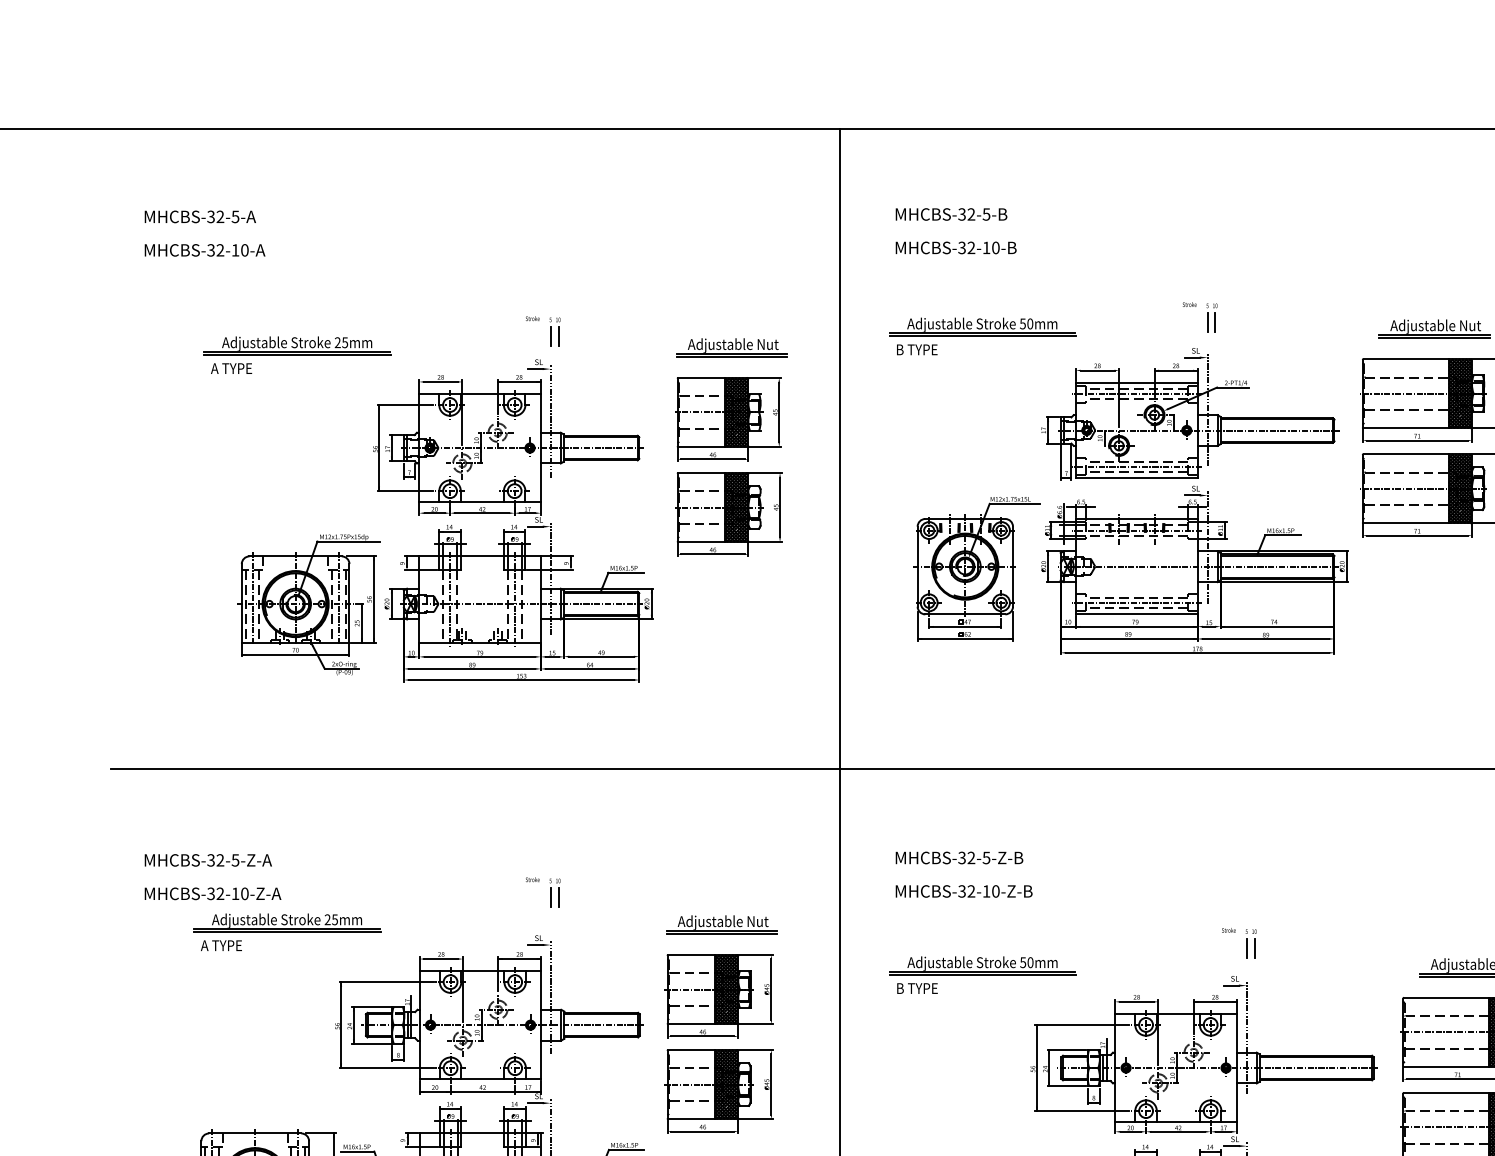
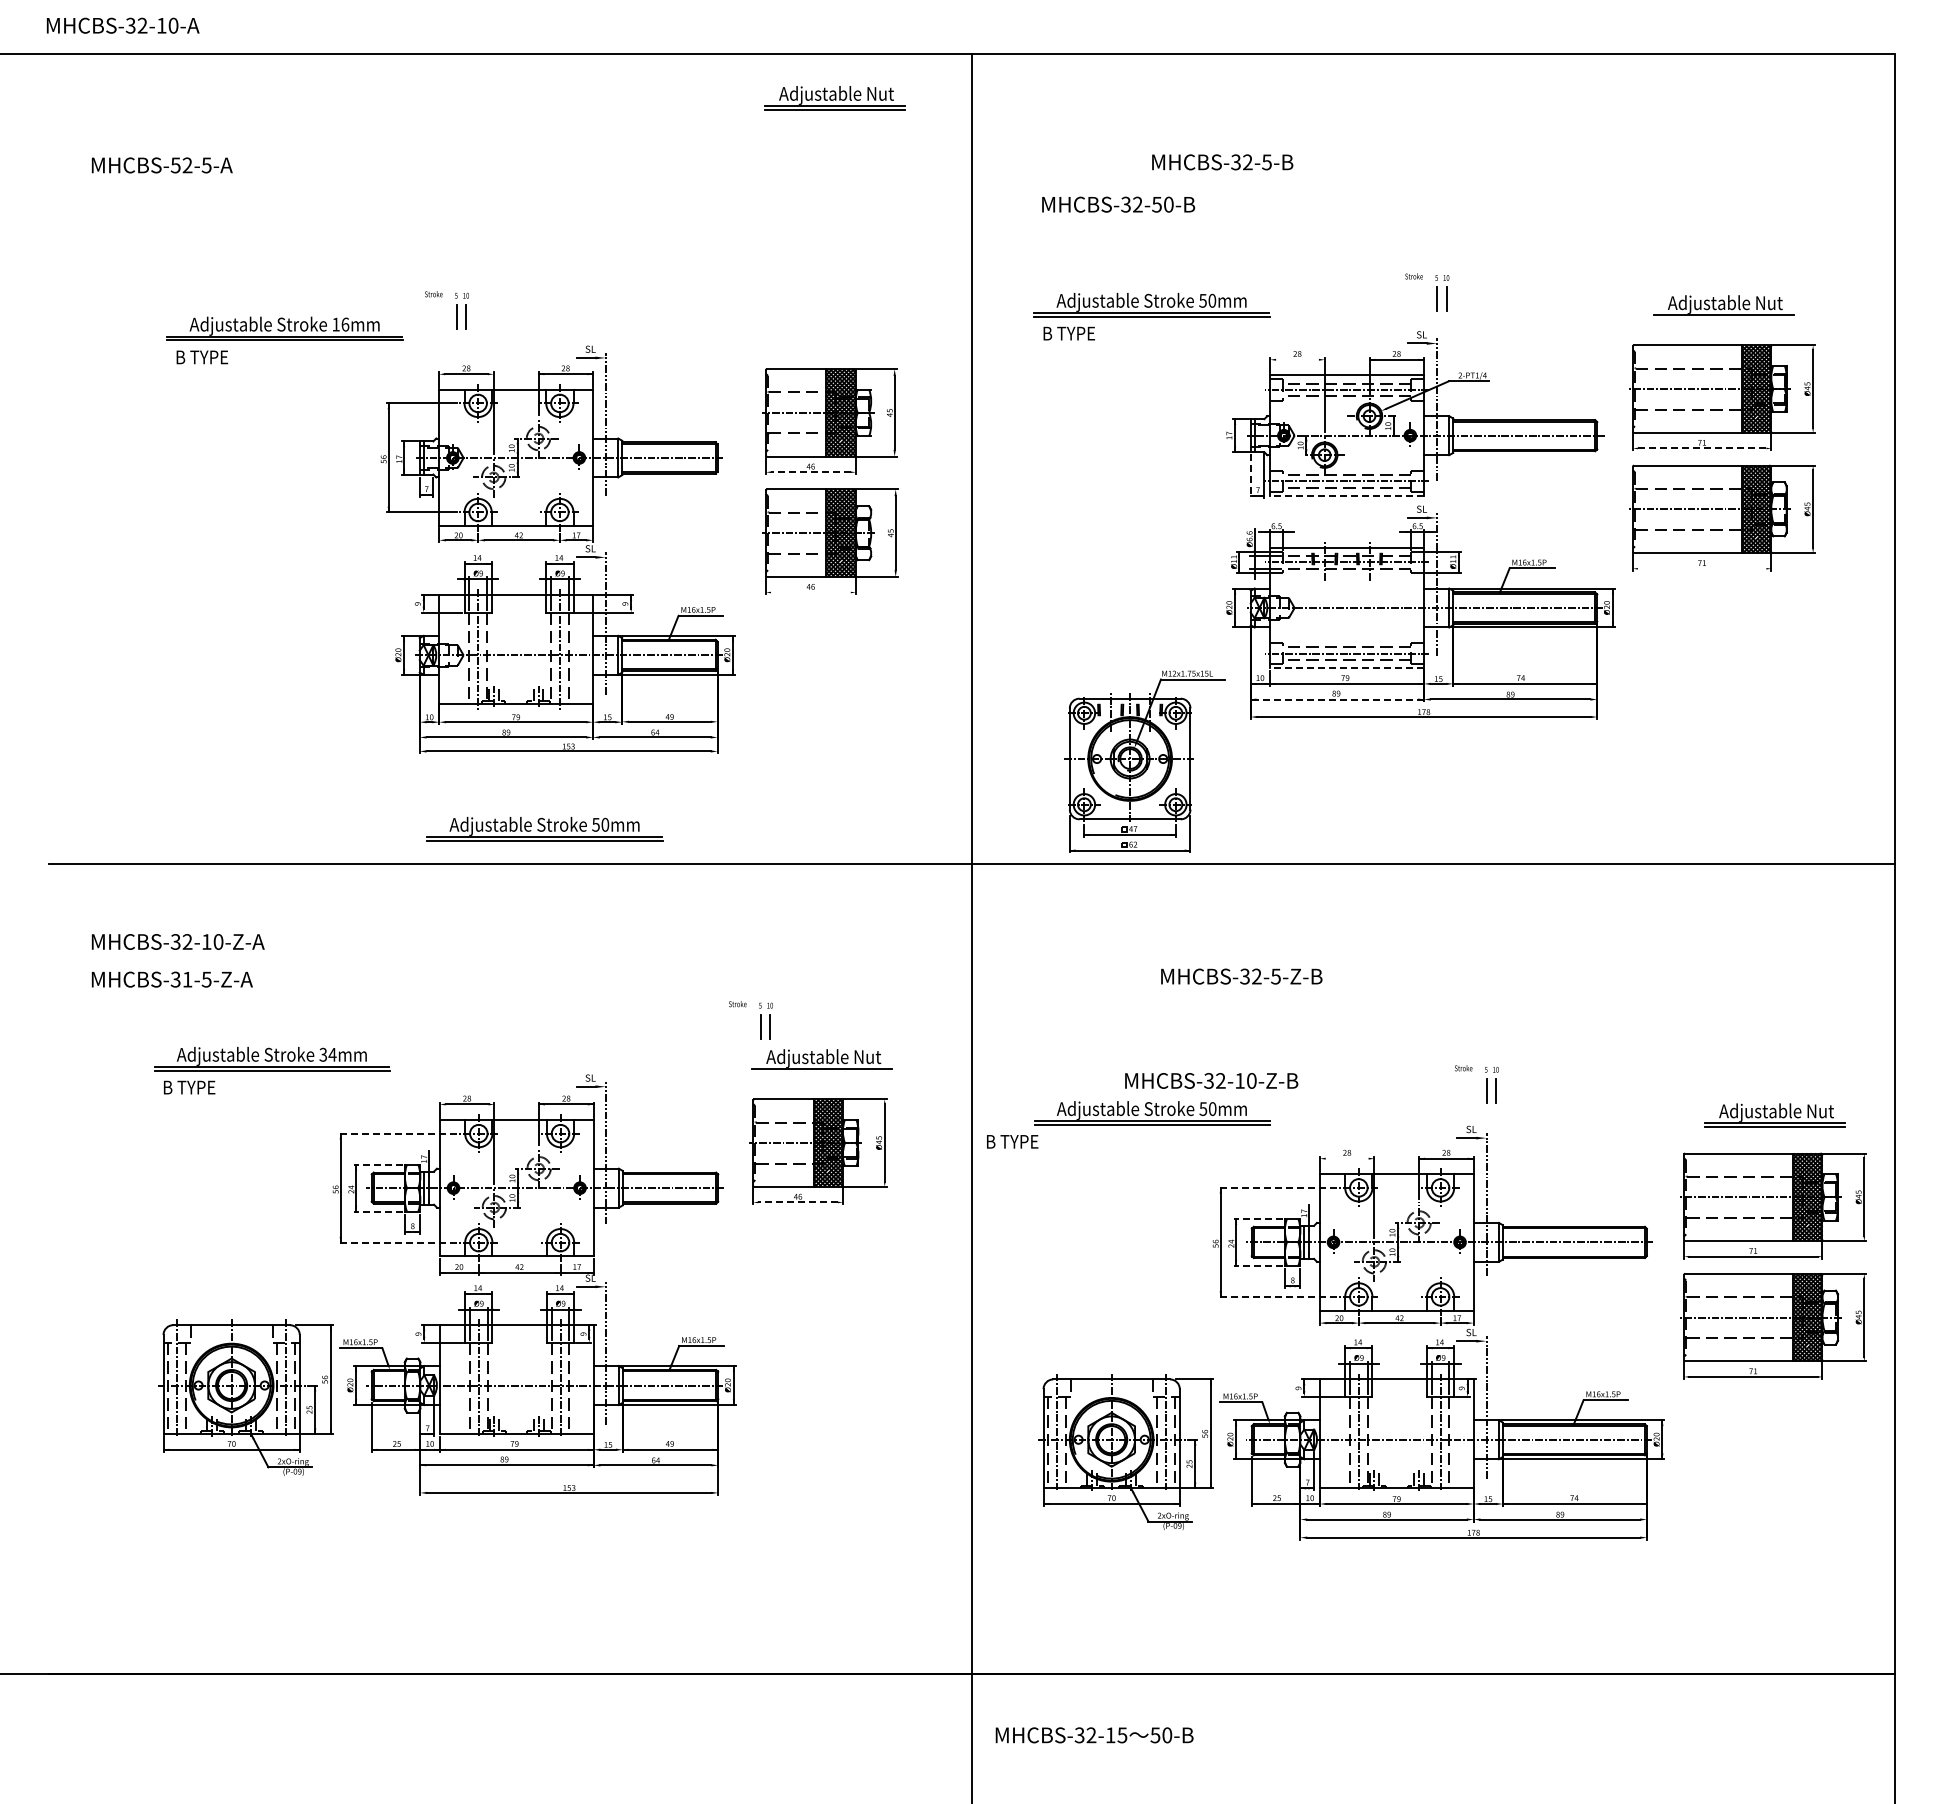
text: (951, 214) -> (1222, 162), moved
text: (210, 216) -> (175, 164), MHCBS-32-5-A -> MHCBS-52-5-A
text: (986, 247) -> (1156, 204), MHCBS-32-10-B -> MHCBS-32-50-B
text: (204, 250) -> (122, 25), moved
part: (550, 331) -> (456, 310), moved
line: (1434, 338) -> (1723, 319), removed
text: (341, 342) -> (340, 324), 25mm -> 16mm
part: (731, 348) -> (834, 98), moved
text: (231, 368) -> (201, 357), A TYPE -> B TYPE
line: (1097, 370) -> (1297, 359), removed
line: (1416, 440) -> (1701, 448), solid -> dashed
line: (712, 459) -> (810, 472), solid -> dashed
line: (1060, 462) -> (1250, 476), solid -> dashed
line: (1137, 478) -> (1347, 496), solid -> dashed
line: (1416, 535) -> (1701, 568), removed
line: (712, 554) -> (810, 592), removed
part: (976, 568) -> (1144, 761), moved
part: (308, 605) -> (299, 656), removed
line: (1137, 614) -> (1347, 668), solid -> dashed
line: (1129, 638) -> (1337, 699), solid -> dashed
part: (502, 741) -> (544, 829), added
text: (959, 857) -> (1241, 976), moved
text: (220, 860) -> (187, 979), MHCBS-32-5-Z-A -> MHCBS-31-5-Z-A
text: (964, 891) -> (1211, 1080), moved
part: (550, 892) -> (760, 1020), moved
text: (212, 893) -> (177, 941), moved
text: (330, 919) -> (327, 1054), 25mm -> 34mm
line: (721, 933) -> (821, 1072), removed
text: (221, 945) -> (188, 1087), A TYPE -> B TYPE
line: (386, 981) -> (397, 1133), solid -> dashed
text: (917, 988) -> (1012, 1141), moved
line: (1136, 1001) -> (1346, 1158), removed
line: (371, 1006) -> (378, 1164), solid -> dashed
line: (1081, 1024) -> (1277, 1187), solid -> dashed
line: (703, 1036) -> (798, 1202), solid -> dashed
line: (371, 1043) -> (378, 1211), solid -> dashed
line: (1066, 1049) -> (1258, 1219), solid -> dashed
line: (386, 1068) -> (397, 1242), solid -> dashed
line: (1066, 1086) -> (1258, 1265), solid -> dashed
part: (719, 1091) -> (818, 1271), removed
line: (1081, 1110) -> (1277, 1296), solid -> dashed

